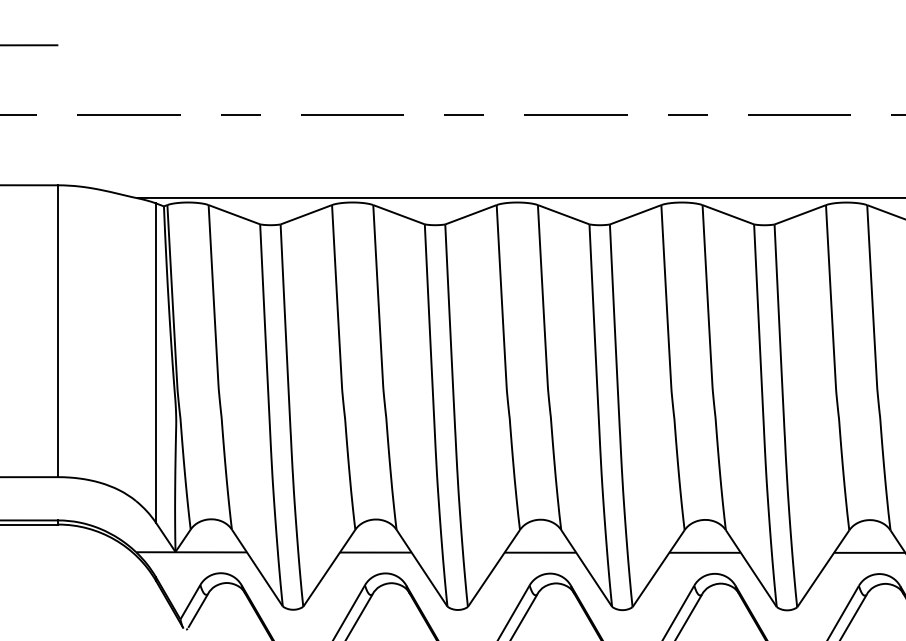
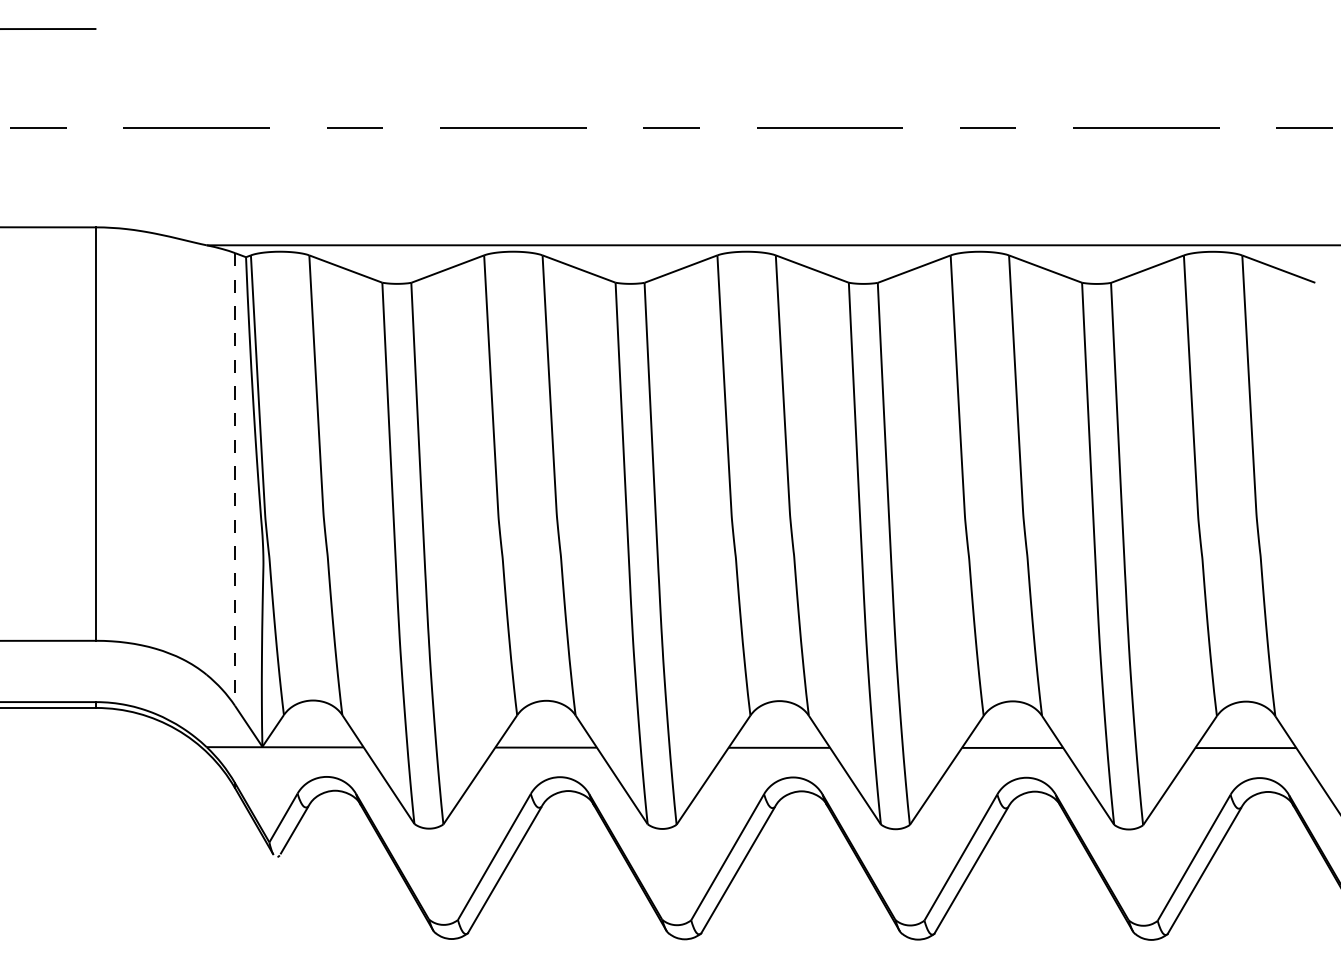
line: (155, 363) -> (234, 479), solid -> dashed

